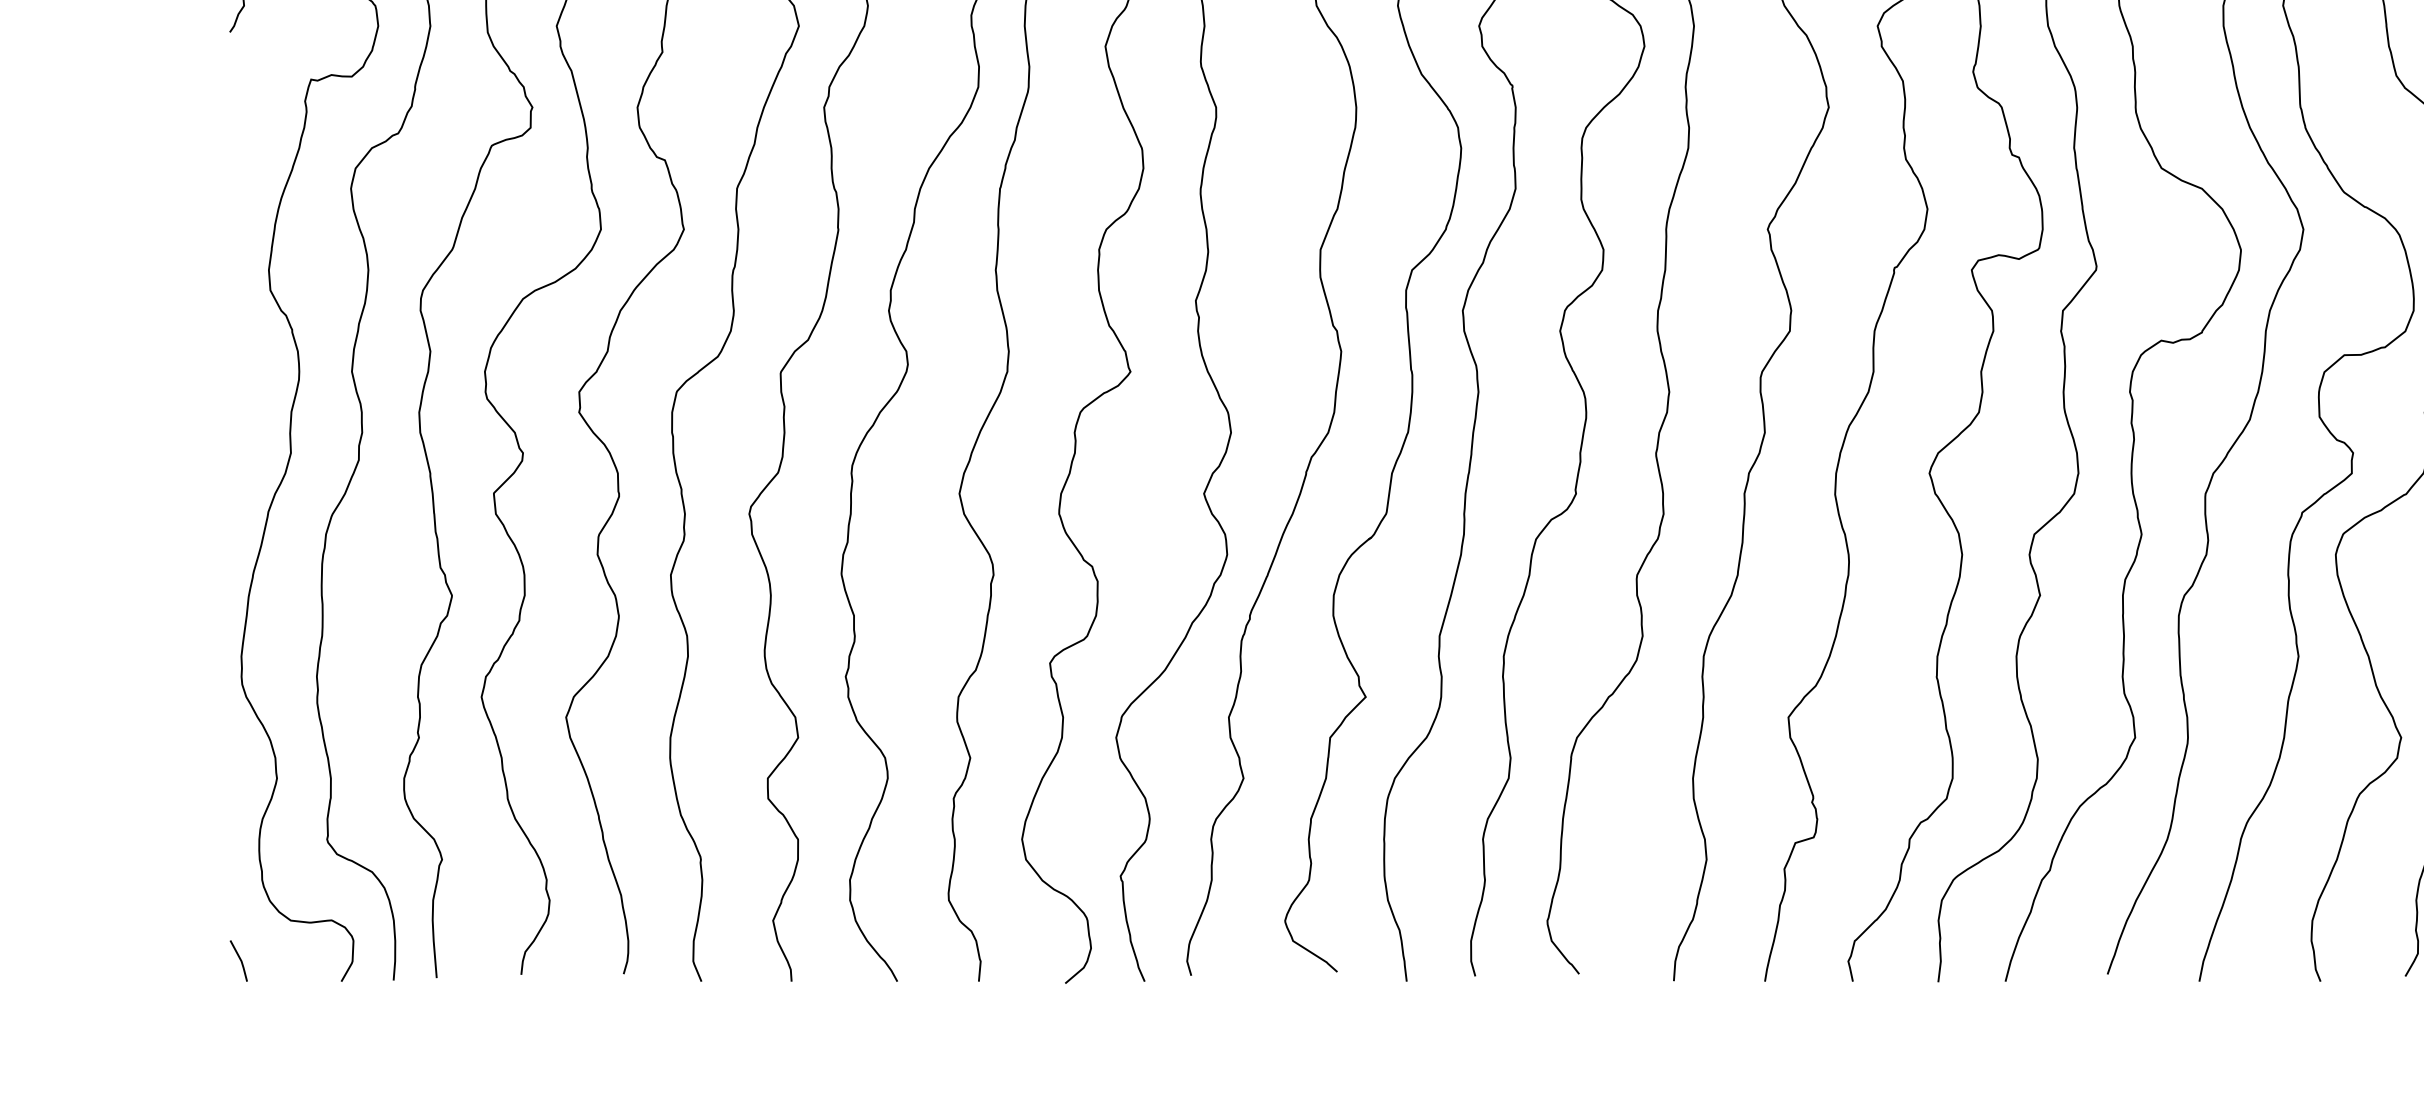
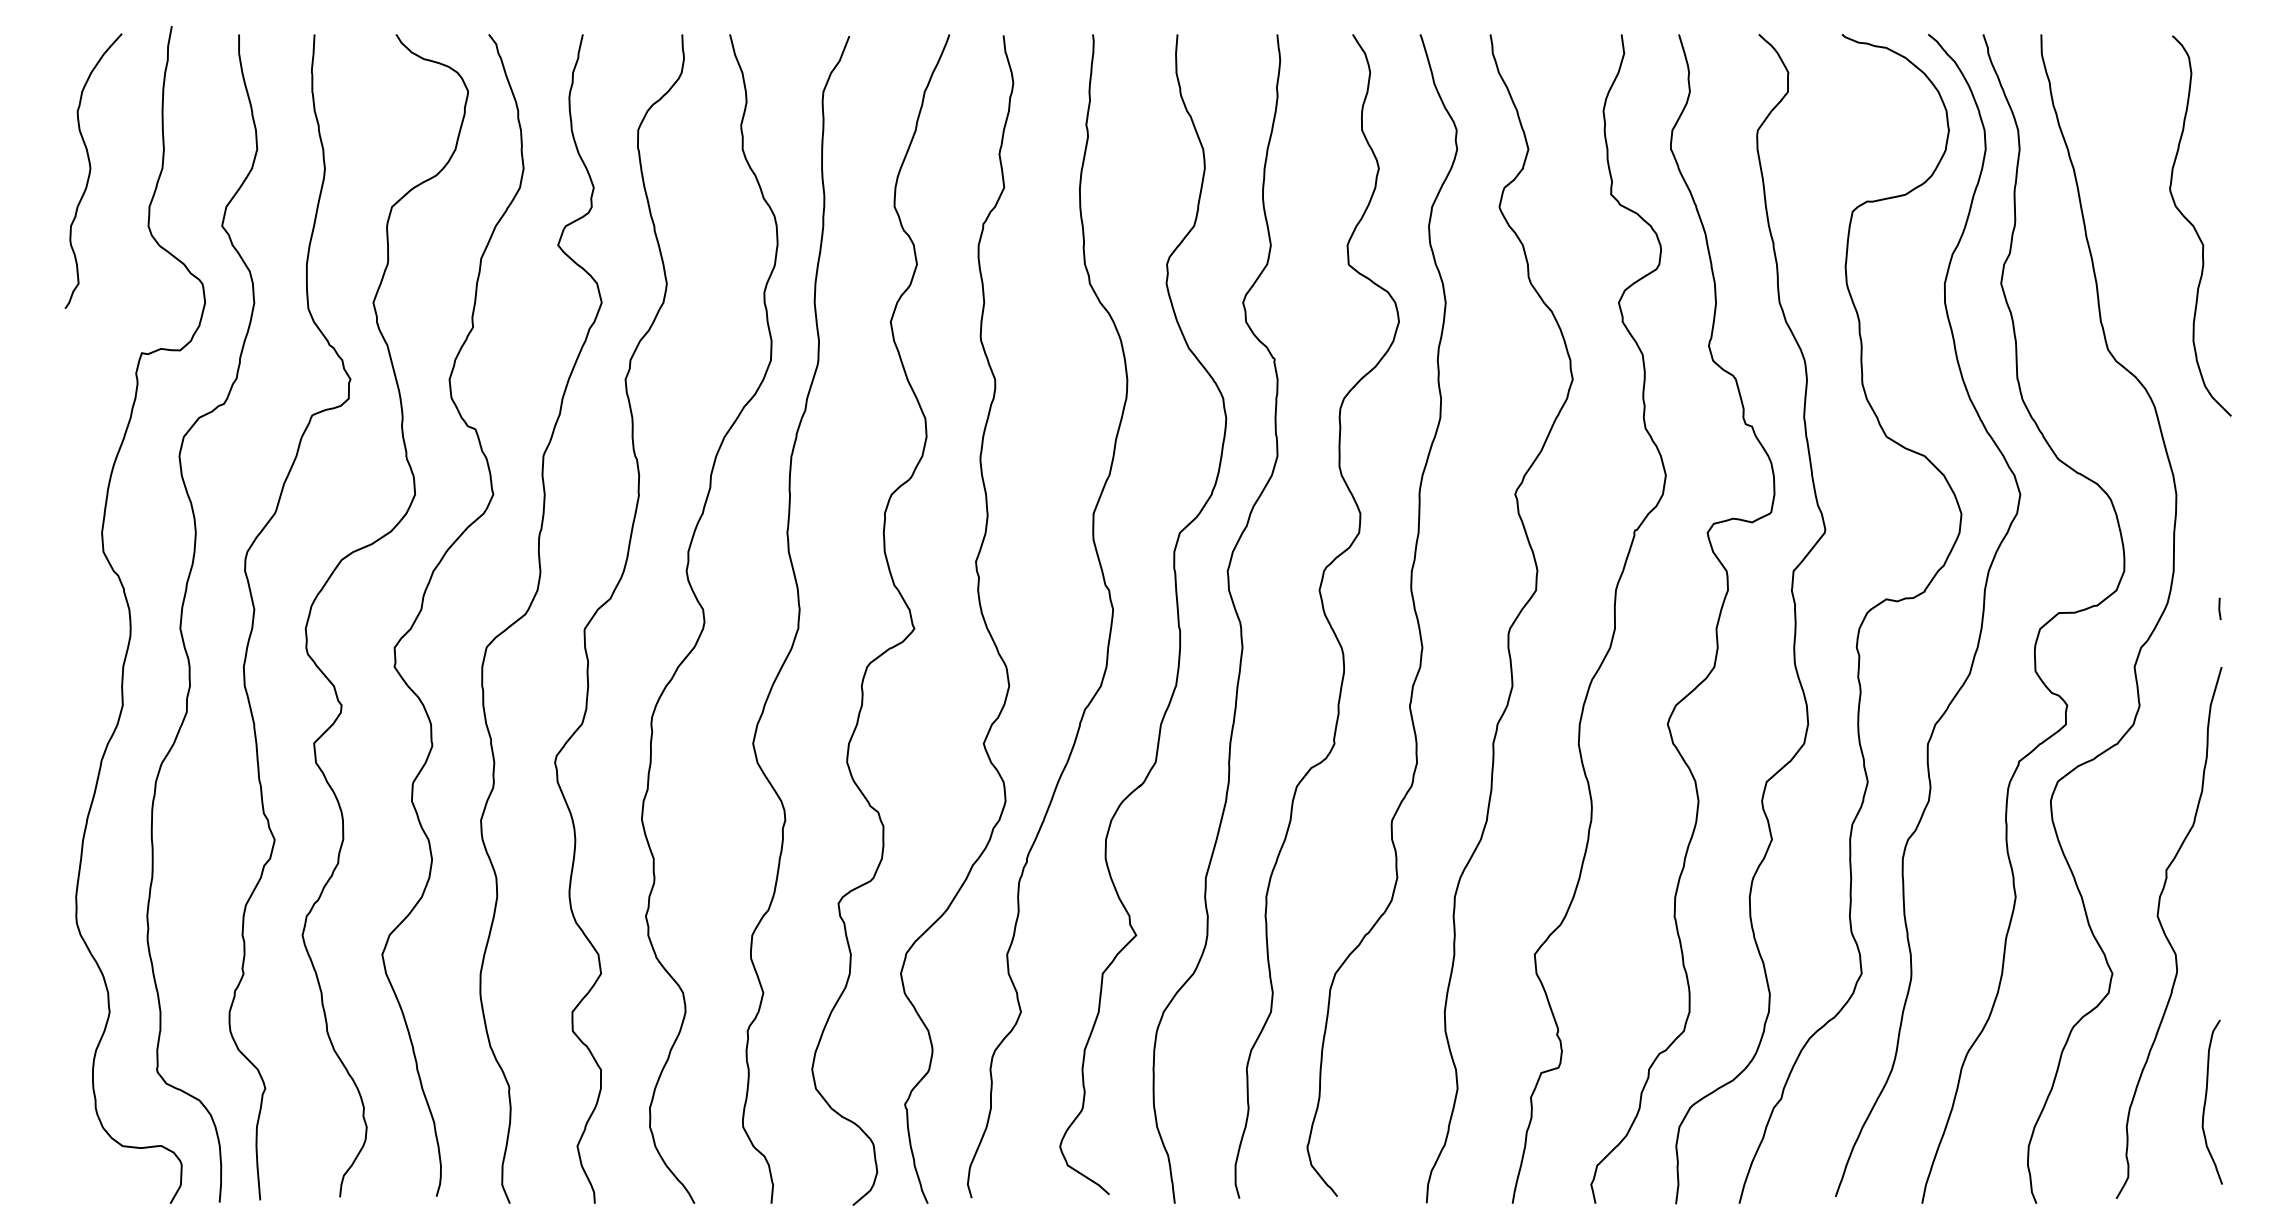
line: (239, 960) -> (74, 1183), removed

